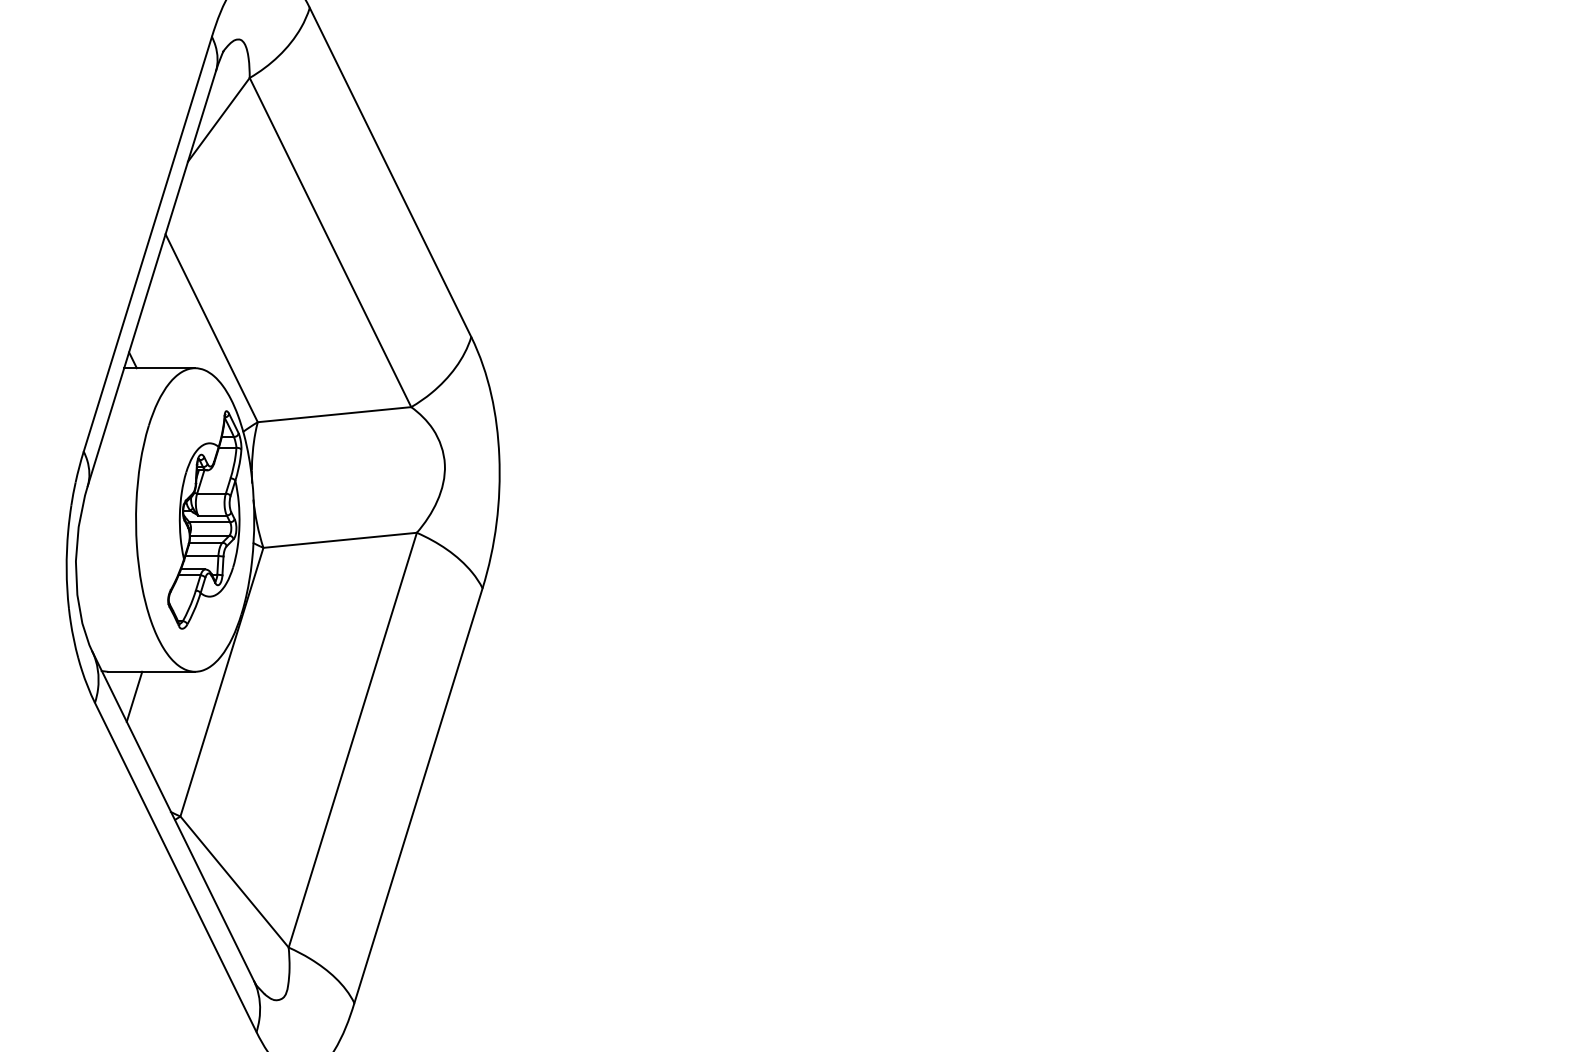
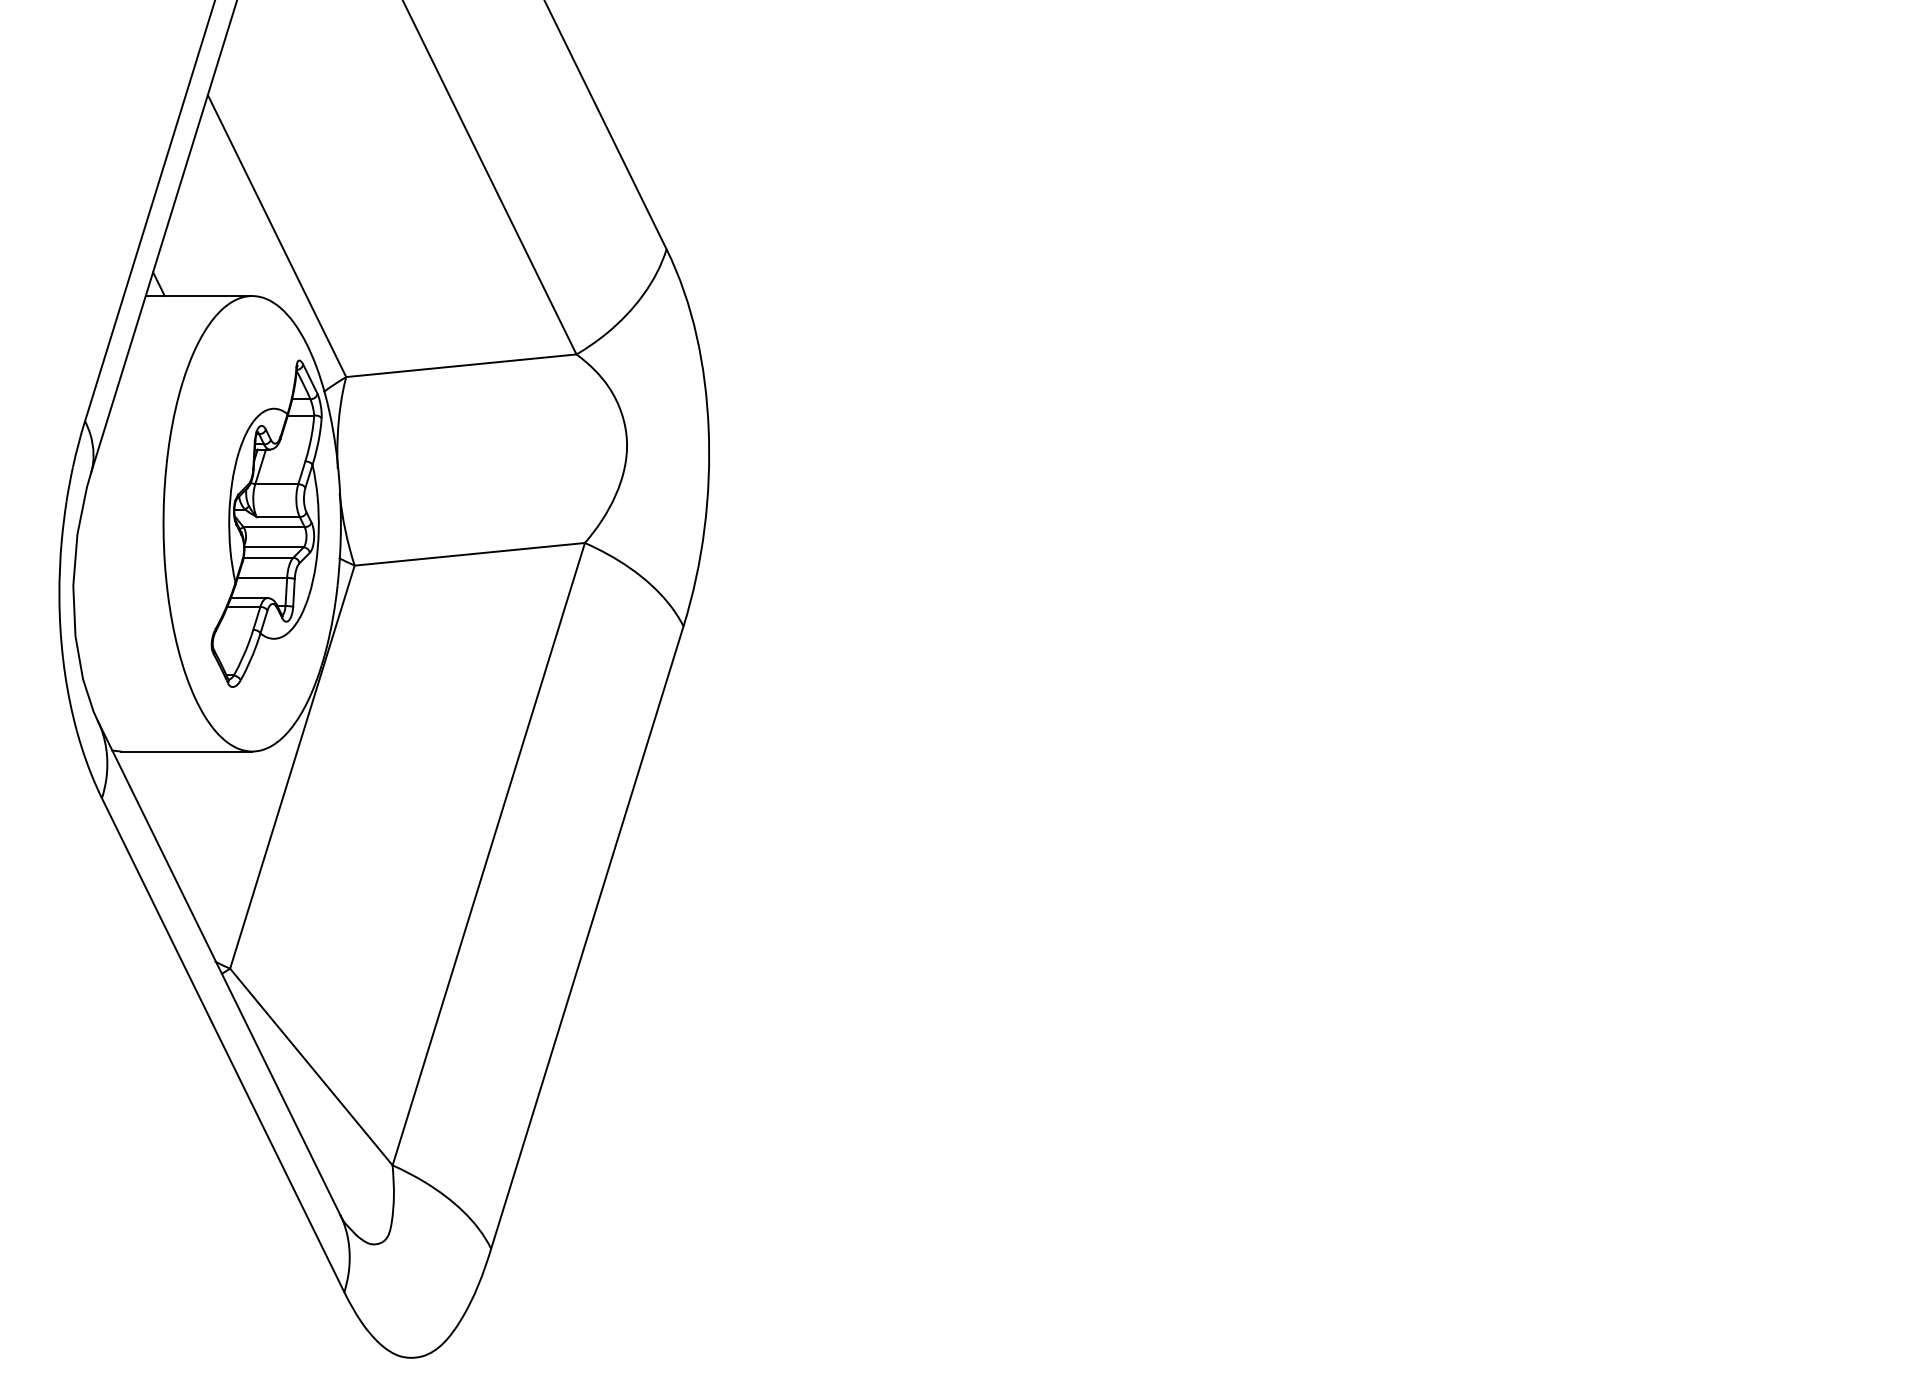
line: (134, 696) -> (161, 788), removed

